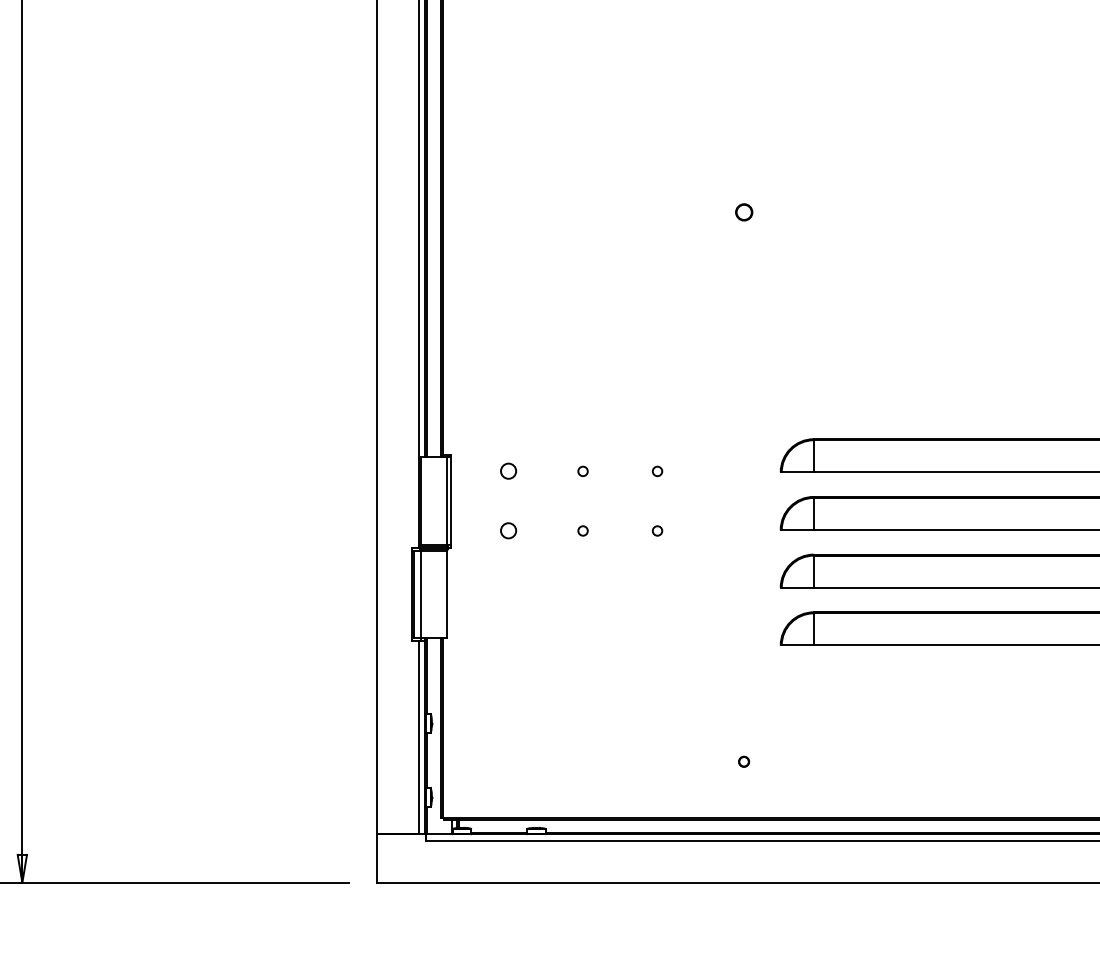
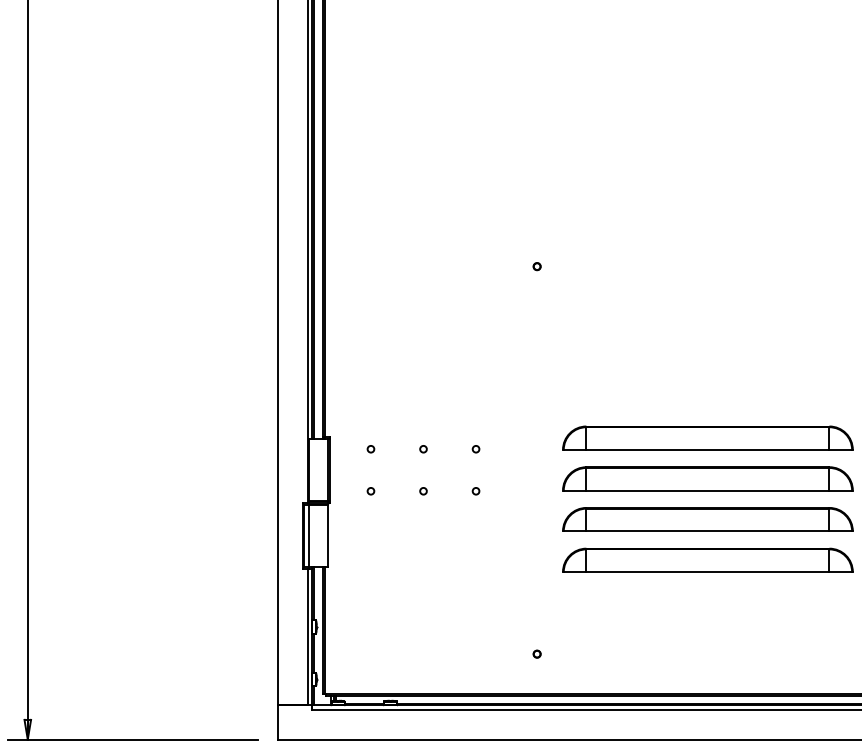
part: (743, 212) -> (536, 266), size x0.62
circle: (507, 471) -> (370, 449), size x0.62
circle: (507, 531) -> (370, 491), size x0.62

